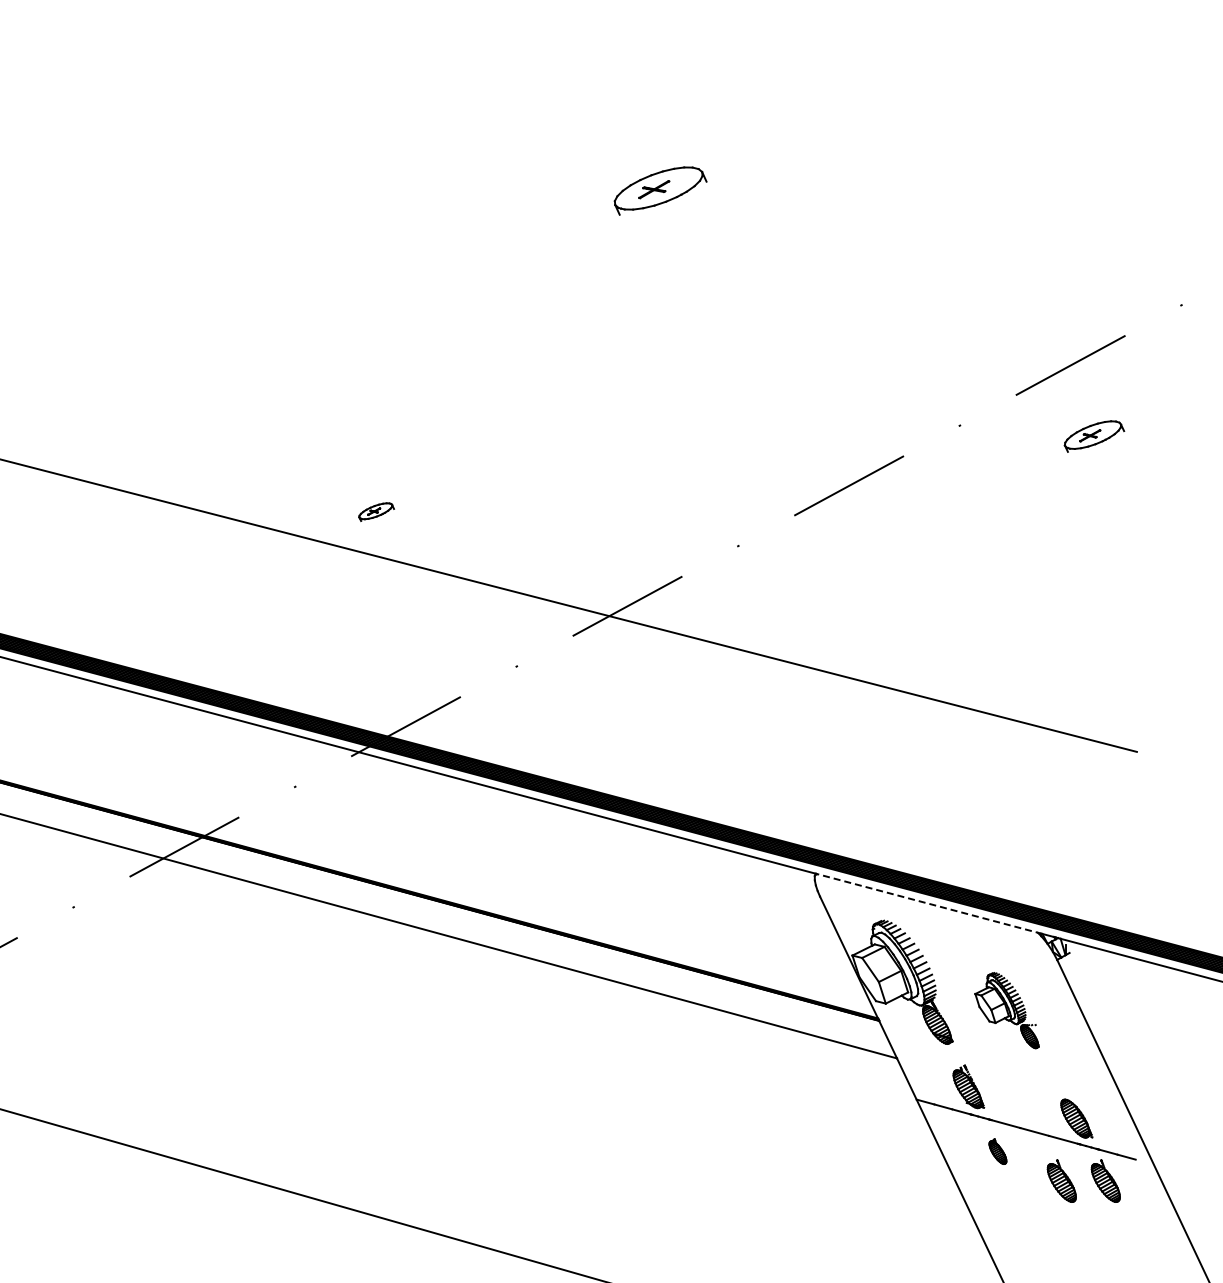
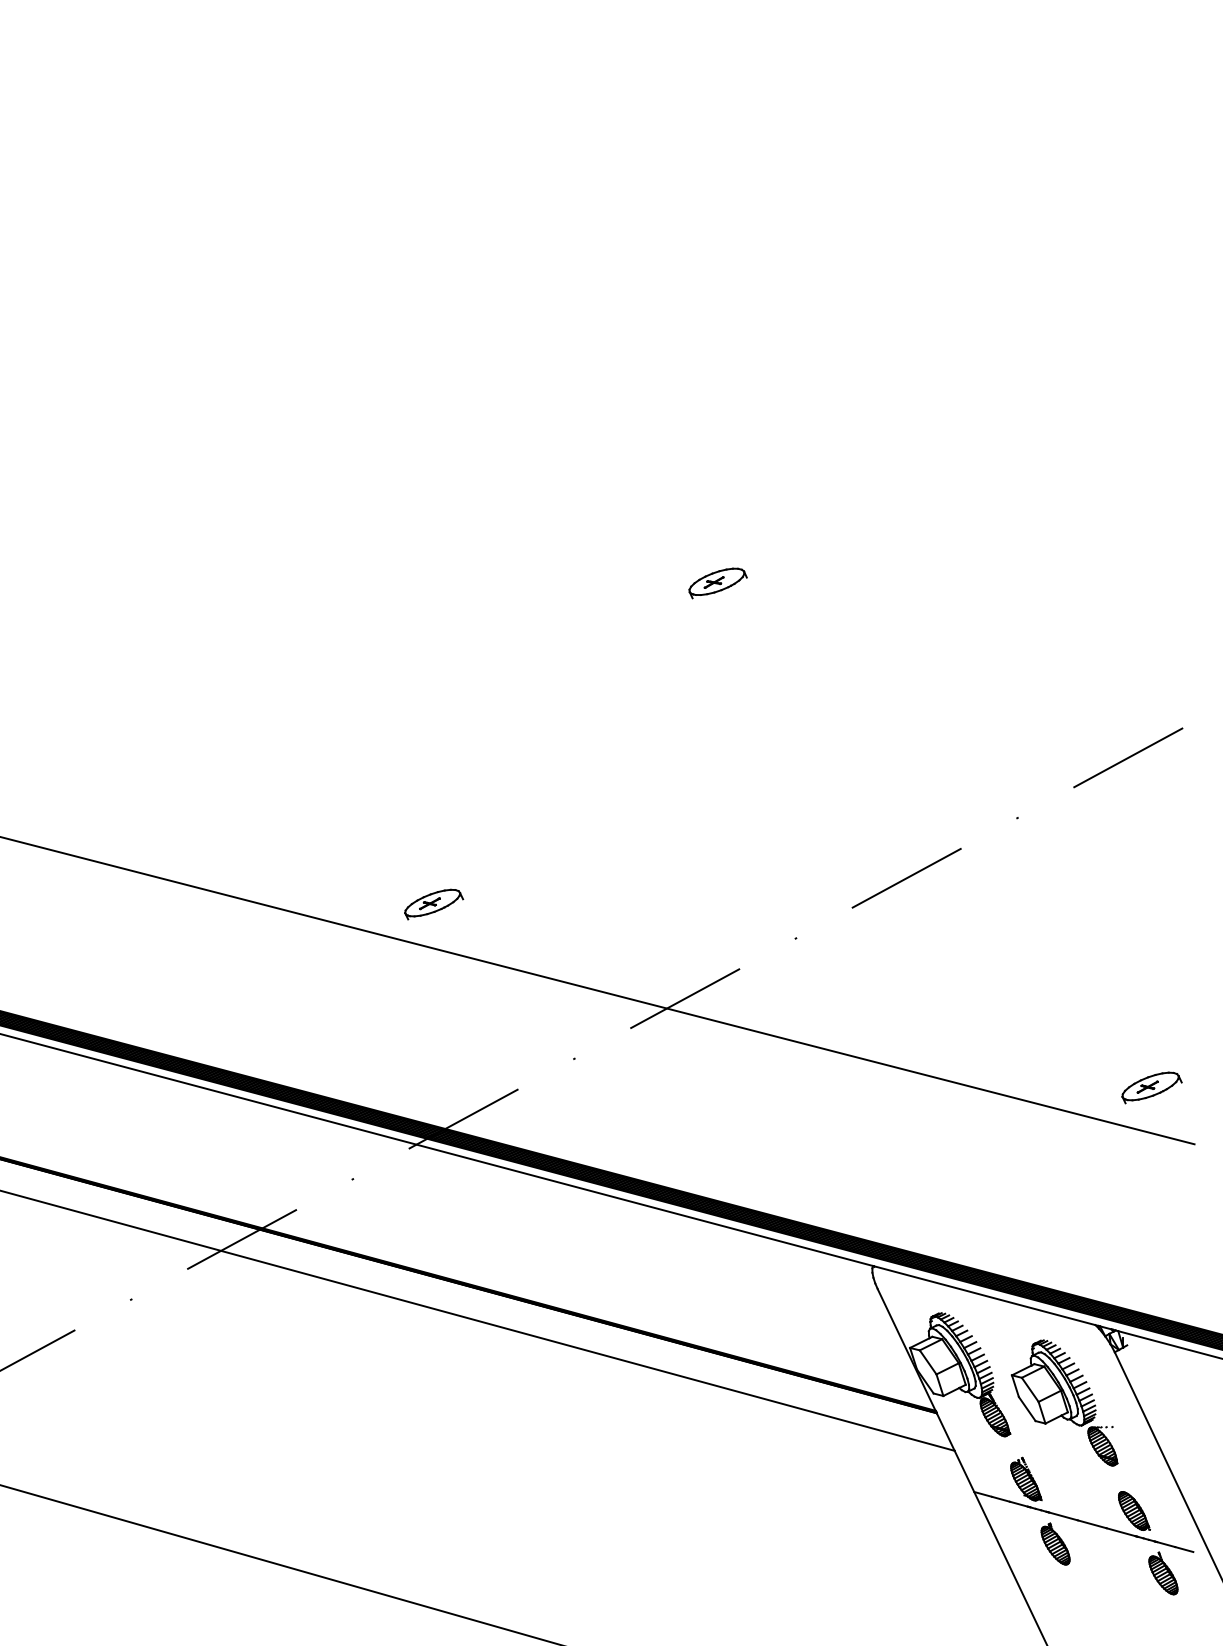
part: (659, 191) -> (717, 583), size x0.62
part: (1093, 436) -> (1151, 1087), moved
part: (376, 512) -> (434, 904), size x1.67
line: (928, 904) -> (986, 1296), dashed -> solid
part: (1006, 1010) -> (1064, 1402), size x1.67
part: (997, 1151) -> (1055, 1543), size x1.67
part: (1061, 1181) -> (1119, 1573), removed

